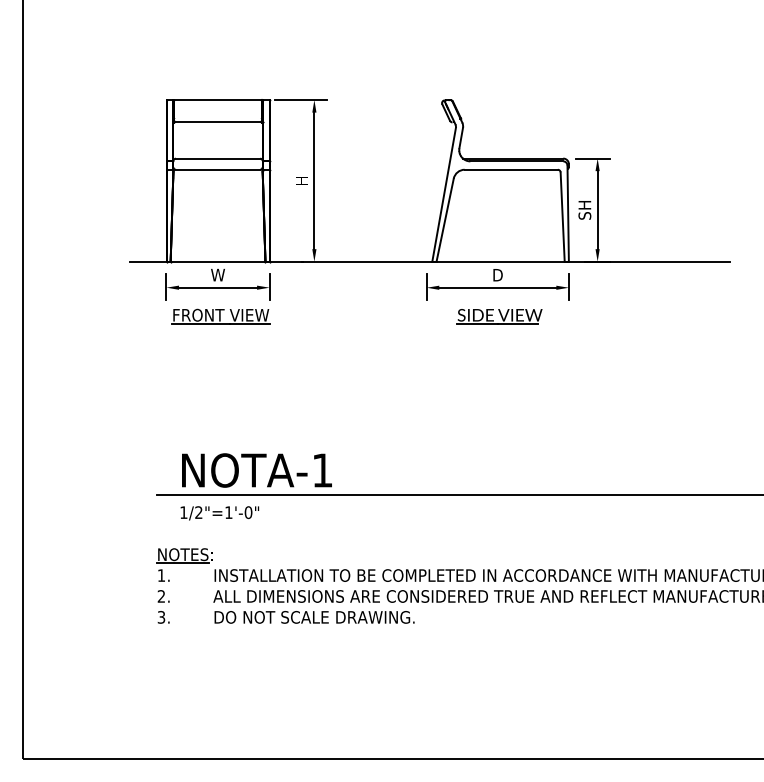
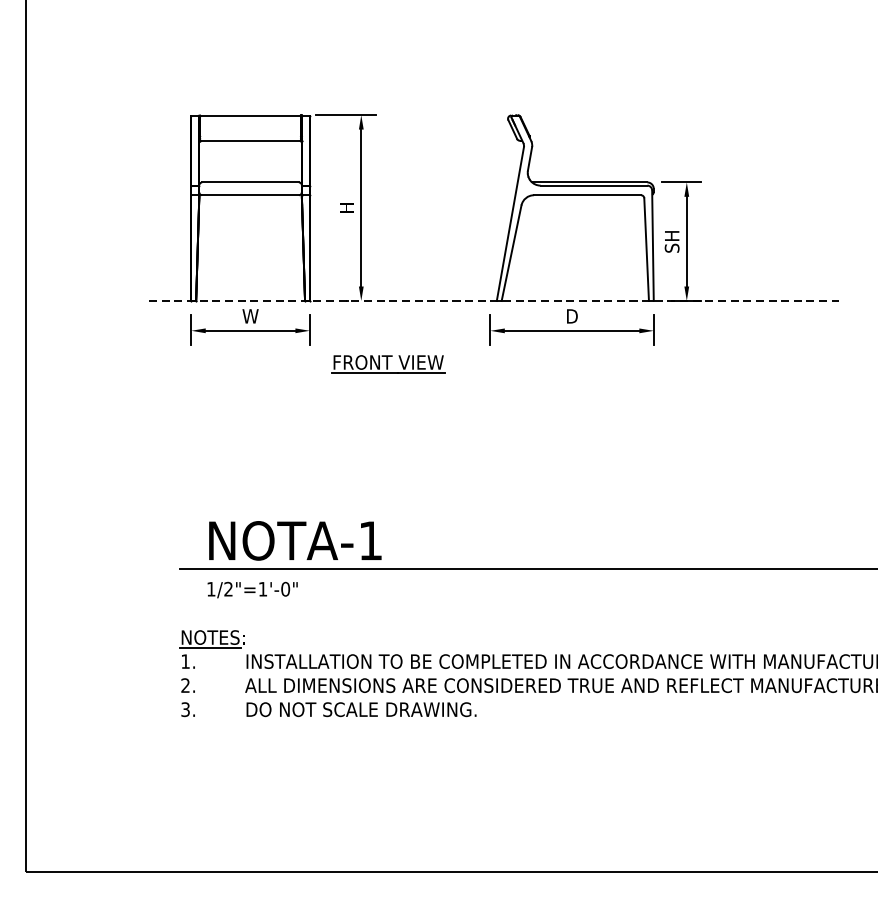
line: (430, 261) -> (494, 300), solid -> dashed
part: (220, 316) -> (387, 363), moved
part: (499, 316) -> (574, 363), removed

